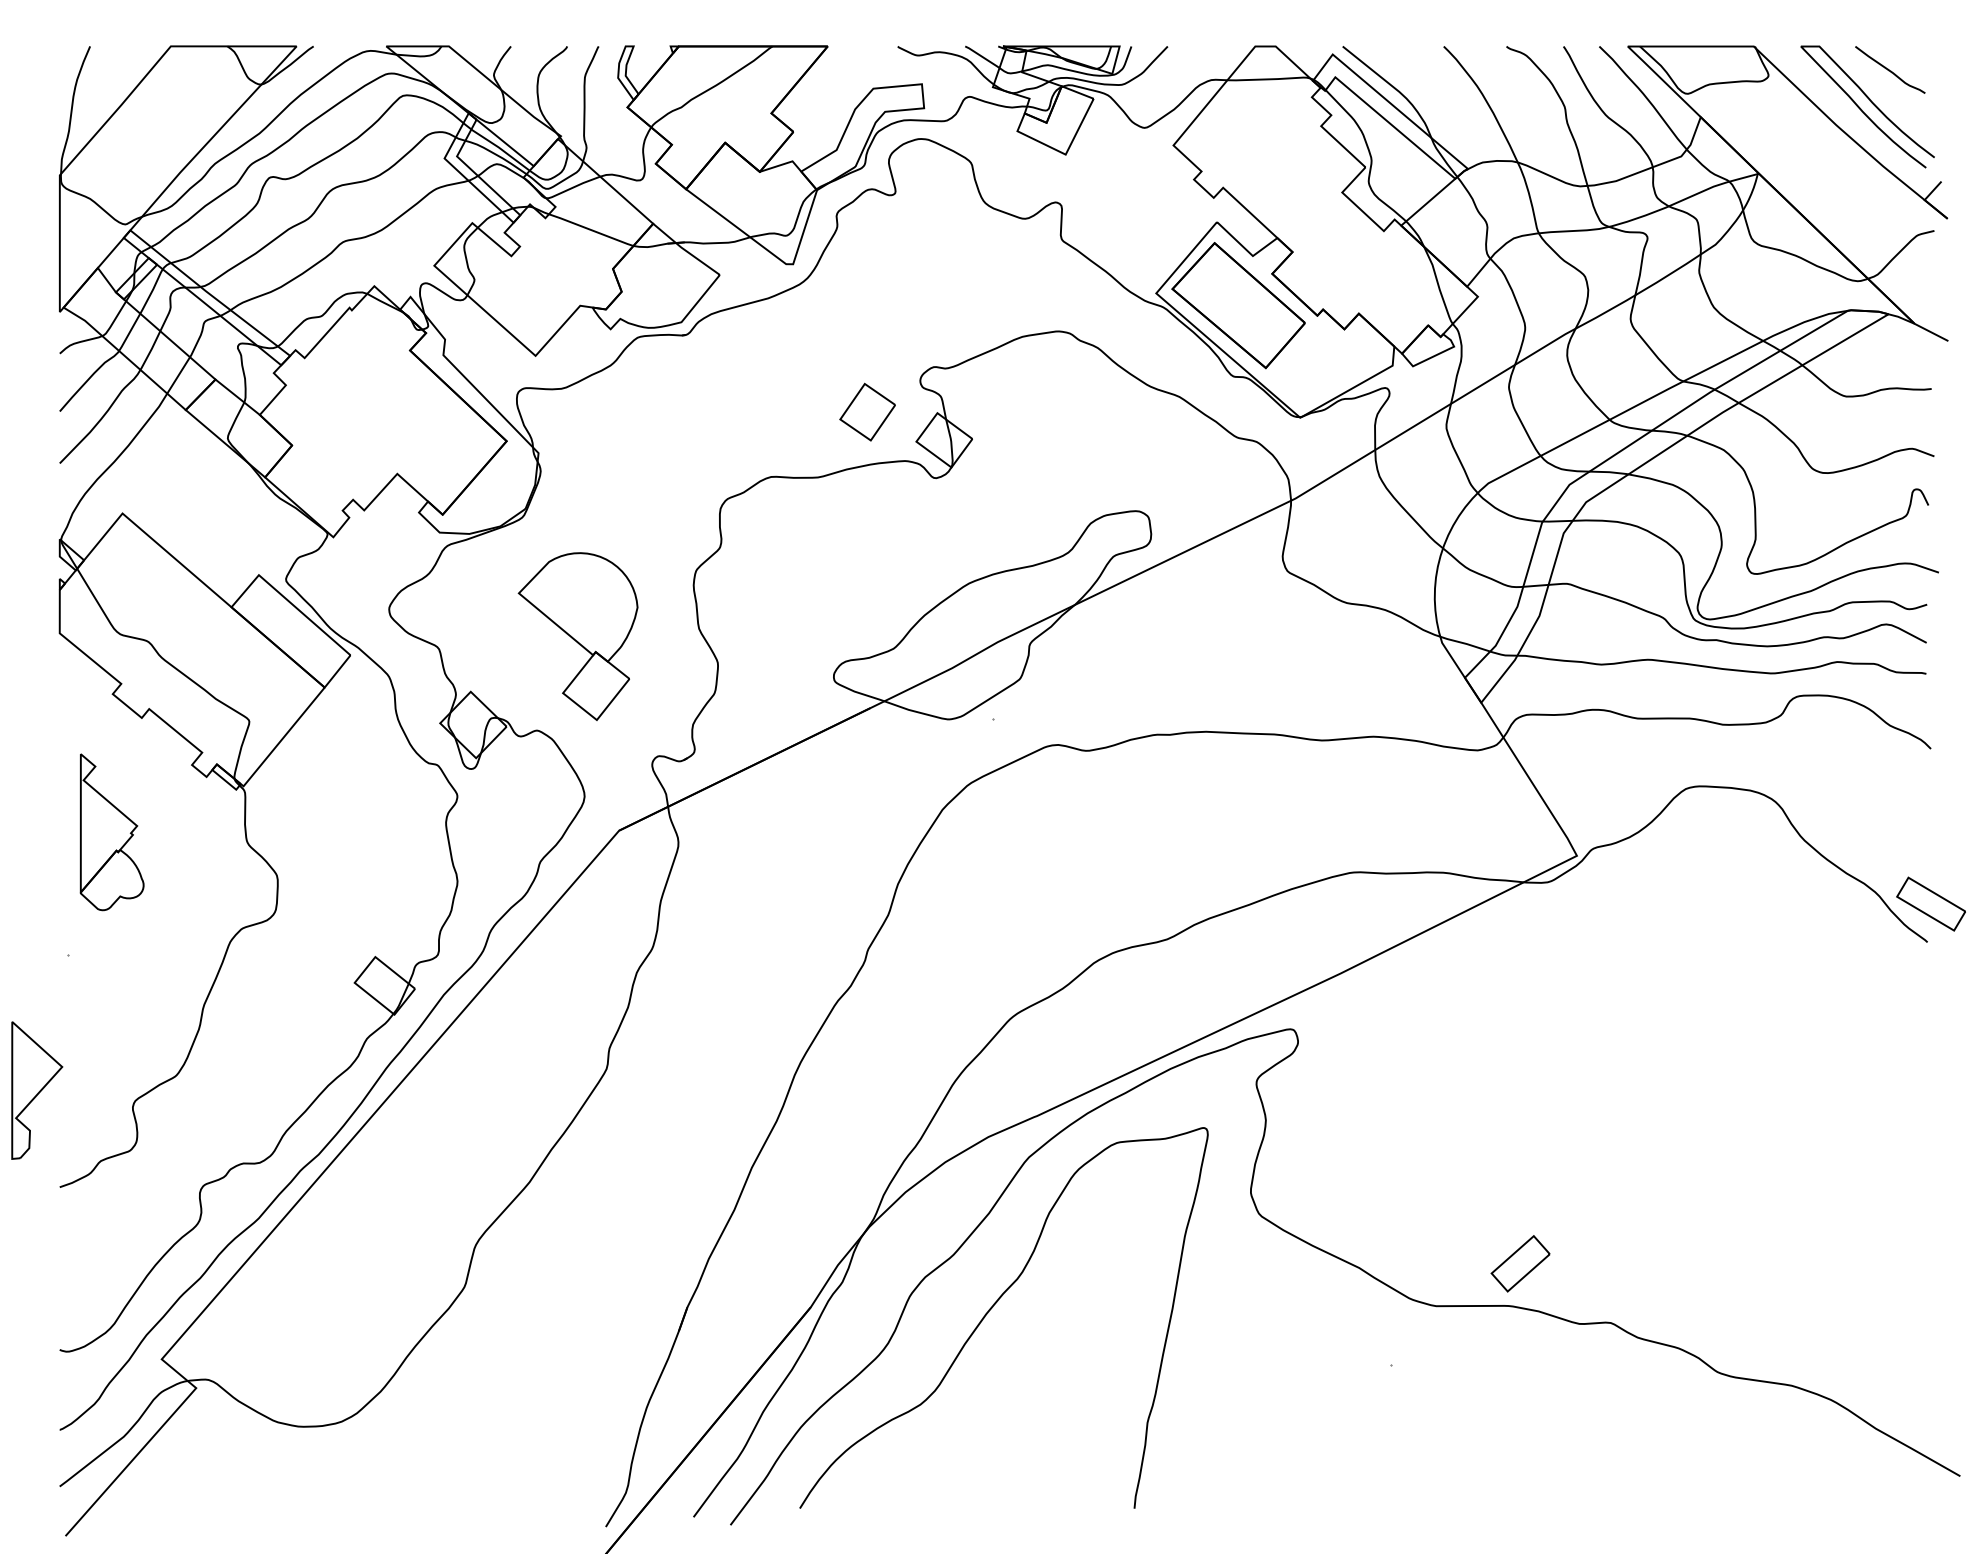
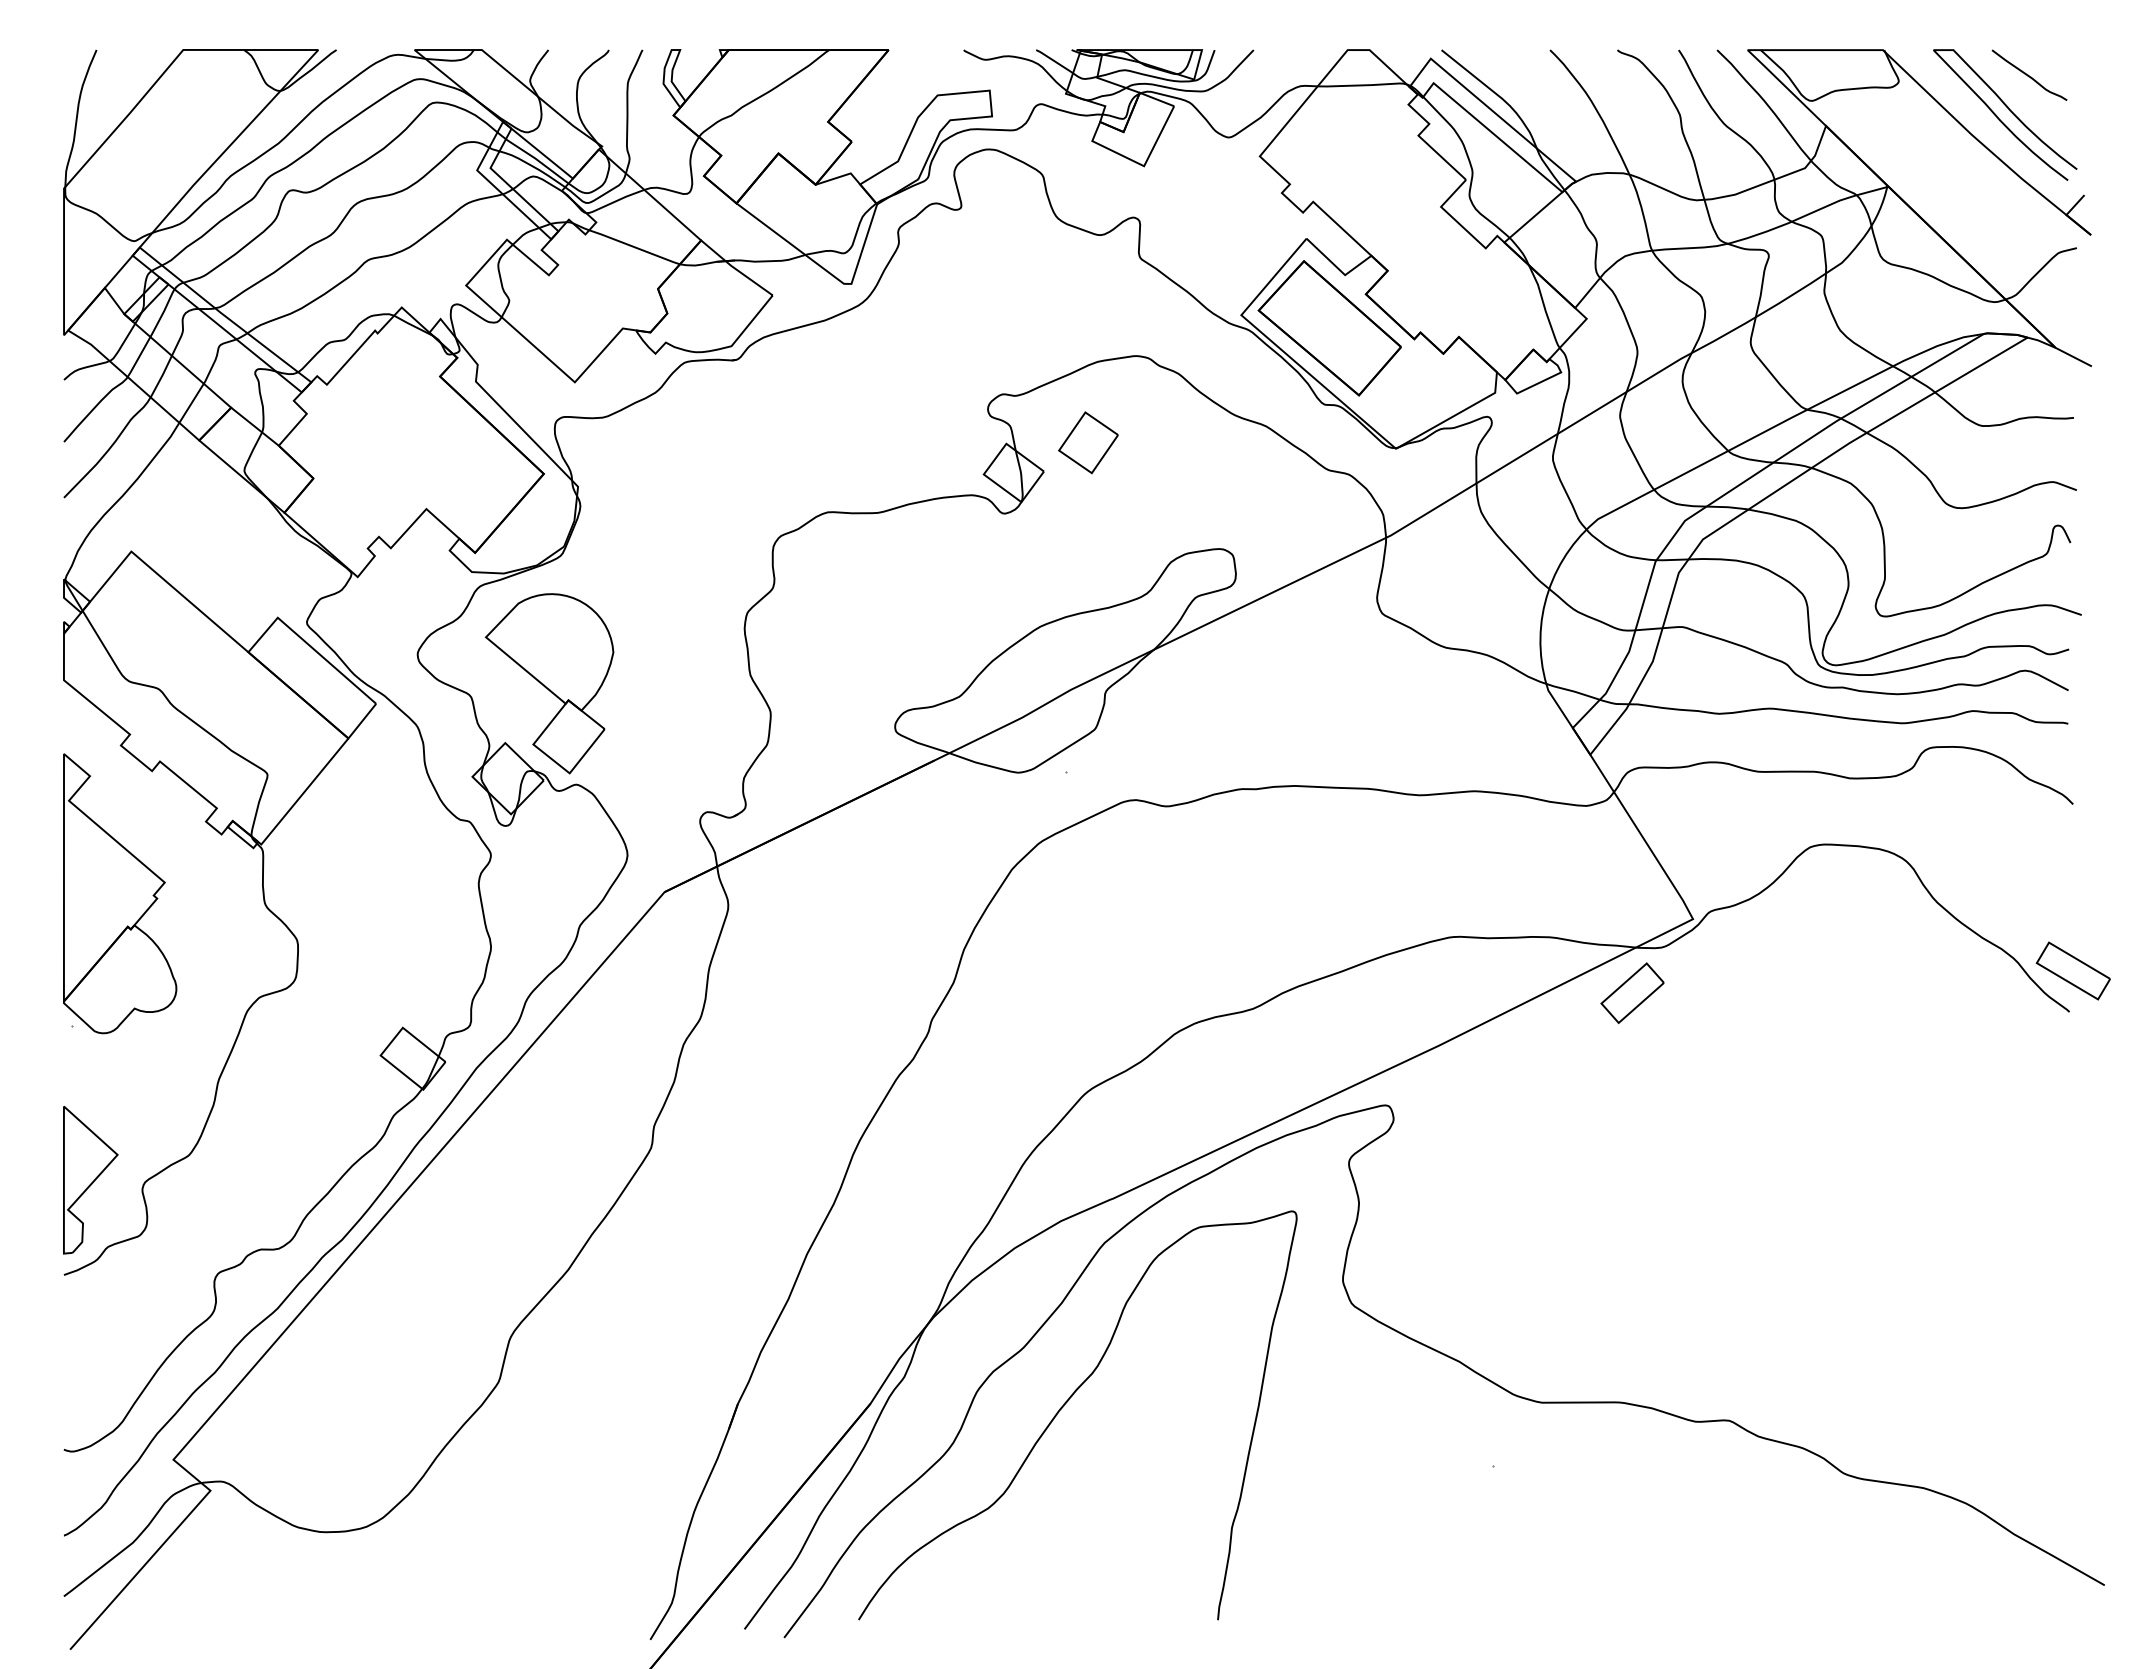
part: (867, 411) -> (1088, 442), moved
part: (578, 636) -> (549, 683), moved
part: (112, 831) -> (120, 893), size x1.67
part: (36, 1090) -> (90, 1180), moved
part: (1520, 1263) -> (1632, 992), moved

